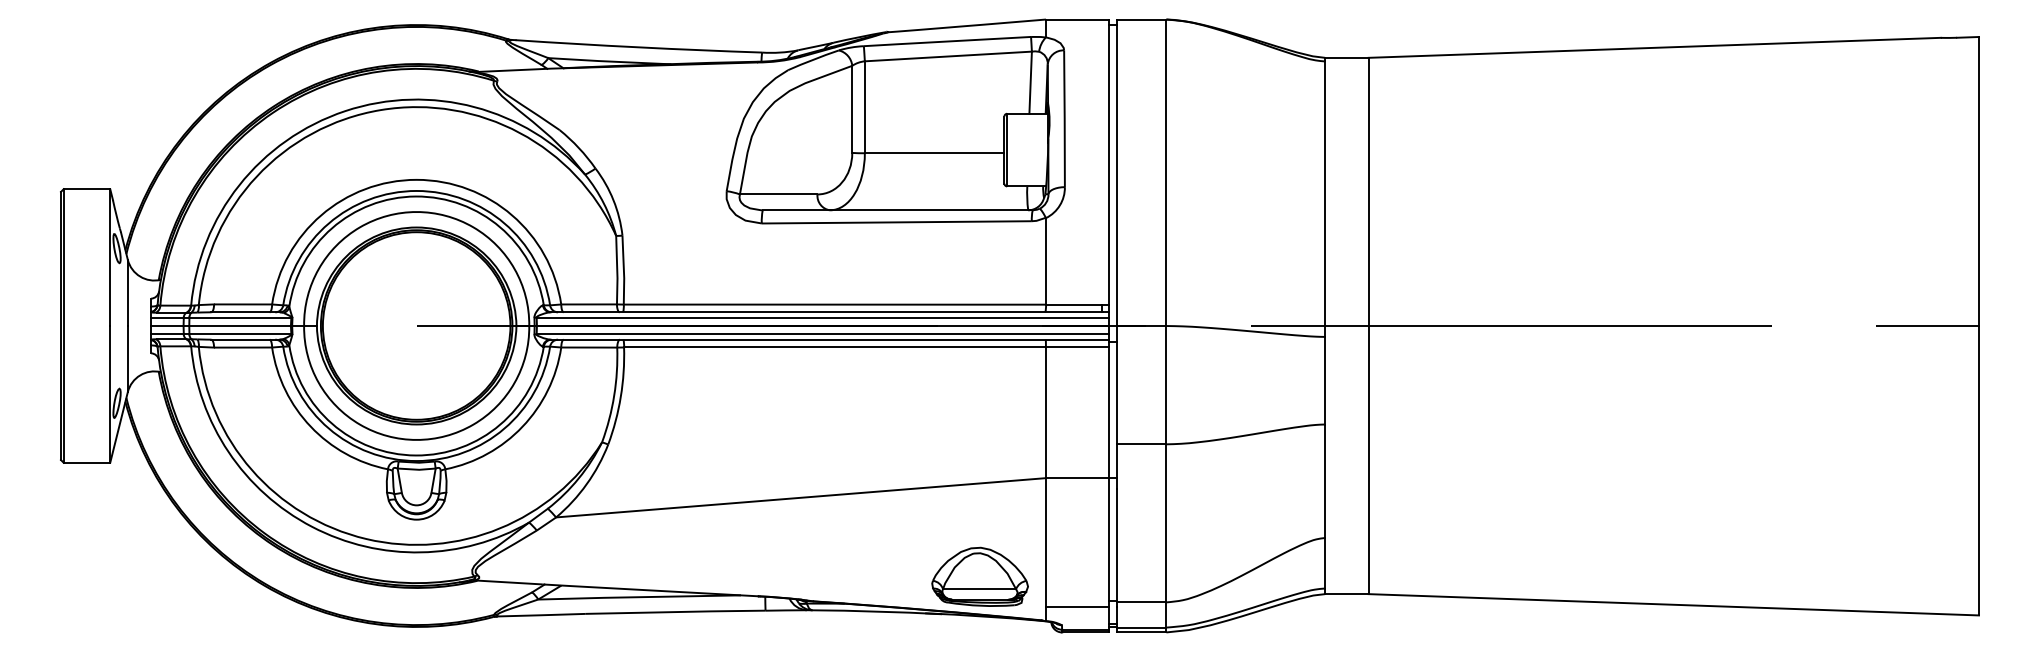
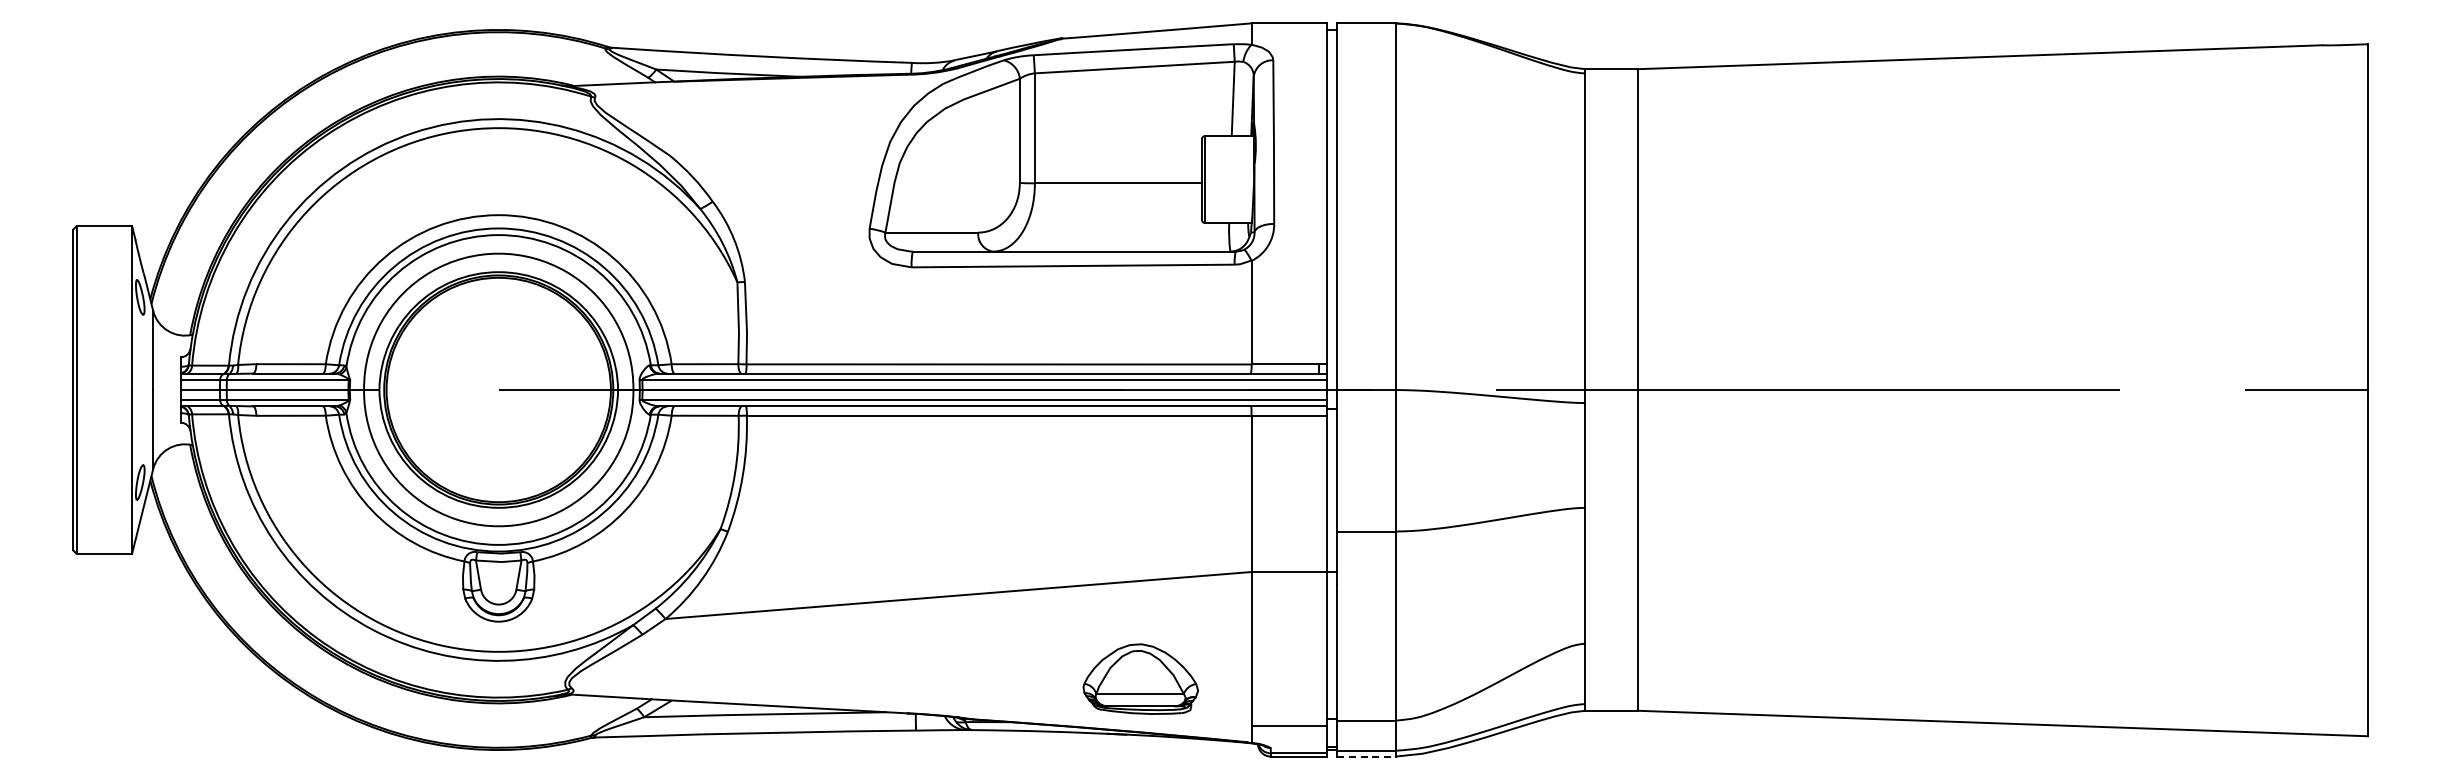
part: (979, 576) -> (1140, 678), moved
line: (1142, 632) -> (1366, 756), solid -> dashed

